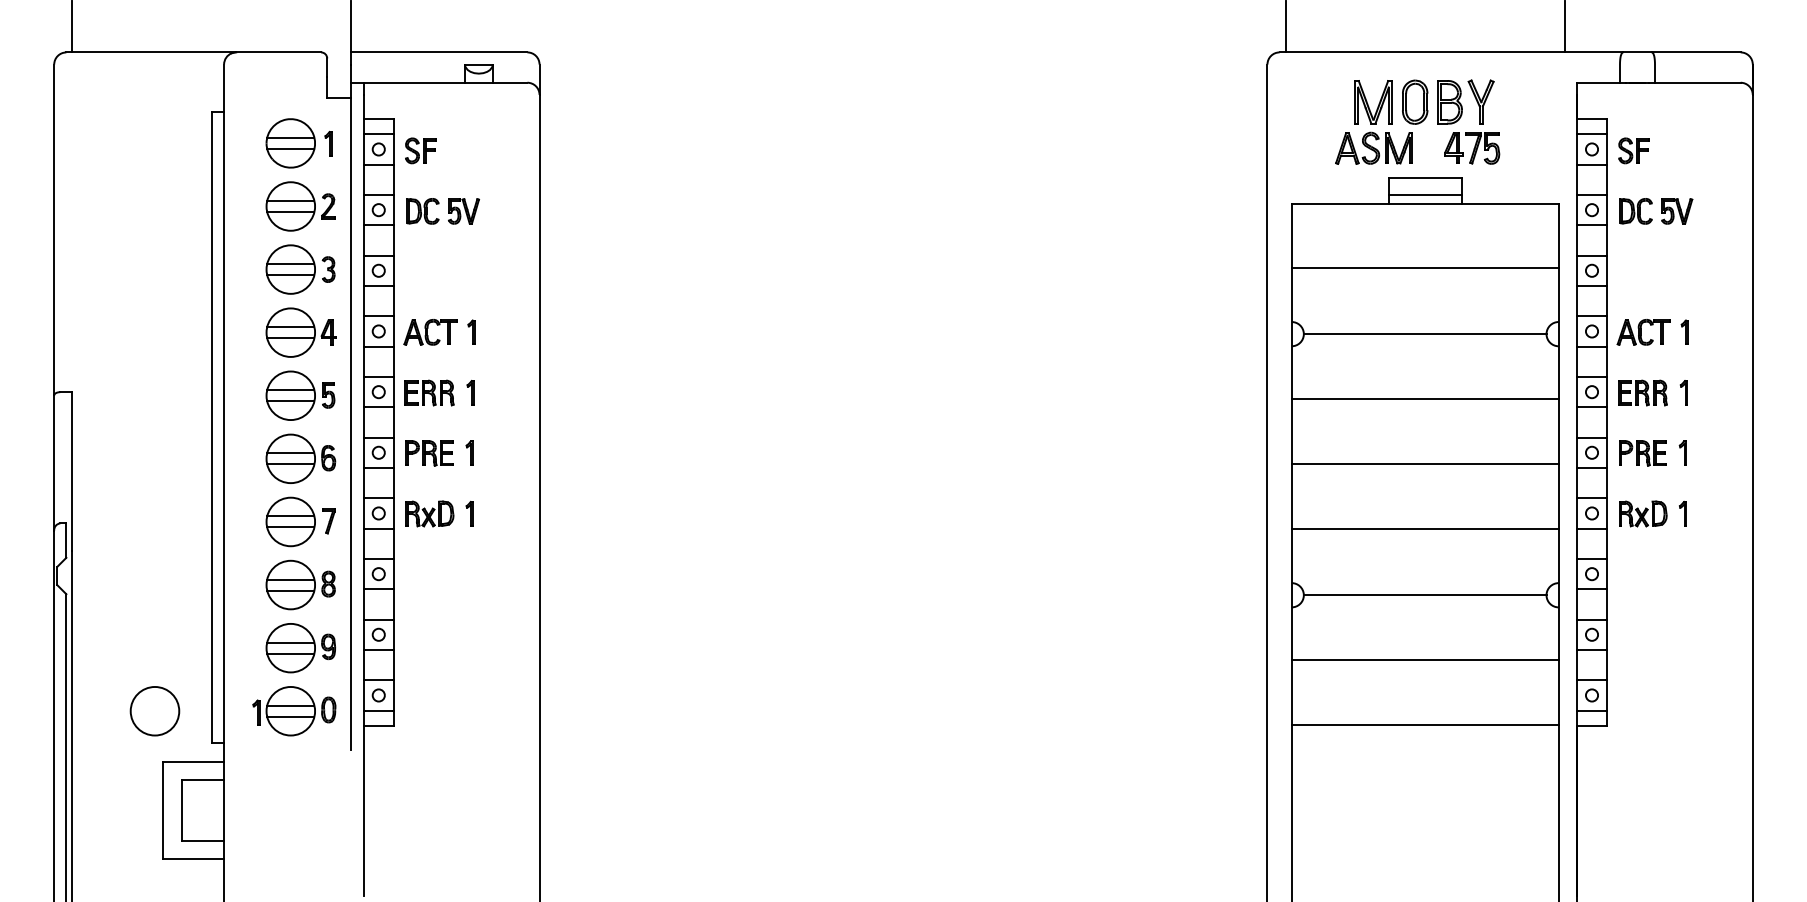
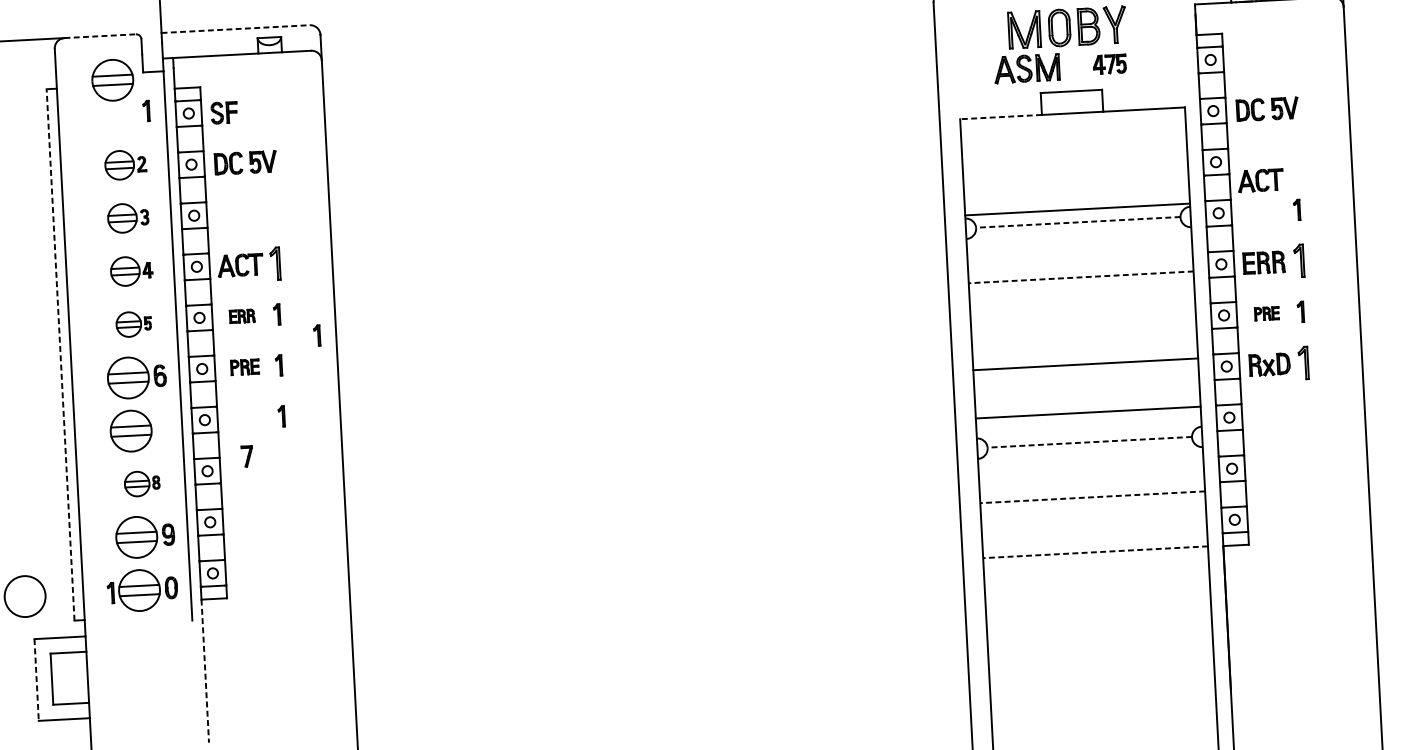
line: (279, 52) -> (100, 36), solid -> dashed
line: (439, 52) -> (235, 29), solid -> dashed
part: (290, 143) -> (112, 80), moved
part: (1472, 148) -> (1109, 64), size x0.7
part: (1633, 150) -> (1245, 59), removed
line: (1424, 195) -> (1071, 106), removed
line: (1340, 204) -> (1001, 117), solid -> dashed
part: (300, 206) -> (125, 165), size x0.7
line: (1424, 268) -> (1077, 209), moved
part: (300, 269) -> (128, 218), size x0.7
part: (471, 331) -> (274, 262), size x1.6
part: (300, 332) -> (130, 271), size x0.7
part: (1643, 332) -> (1260, 180), moved
line: (1424, 333) -> (1077, 222), solid -> dashed
part: (429, 392) -> (242, 315), size x0.6
part: (1683, 392) -> (1298, 260), size x1.6
part: (300, 395) -> (133, 324), size x0.6
line: (1424, 398) -> (1080, 277), solid -> dashed
part: (516, 419) -> (316, 334), added
line: (211, 426) -> (60, 354), solid -> dashed
part: (429, 453) -> (244, 367), size x0.7
part: (1642, 453) -> (1266, 313), size x0.6
line: (1424, 464) -> (1085, 364), moved
part: (429, 513) -> (247, 417), removed
part: (1682, 513) -> (1302, 362), size x1.6
part: (328, 521) -> (247, 456), moved
line: (1424, 529) -> (1087, 412), moved
part: (300, 584) -> (142, 483), size x0.6
line: (1424, 594) -> (1089, 442), solid -> dashed
line: (1424, 659) -> (1092, 496), solid -> dashed
line: (1424, 725) -> (1095, 552), solid -> dashed
line: (163, 810) -> (36, 679), solid -> dashed
line: (363, 810) -> (205, 670), solid -> dashed

